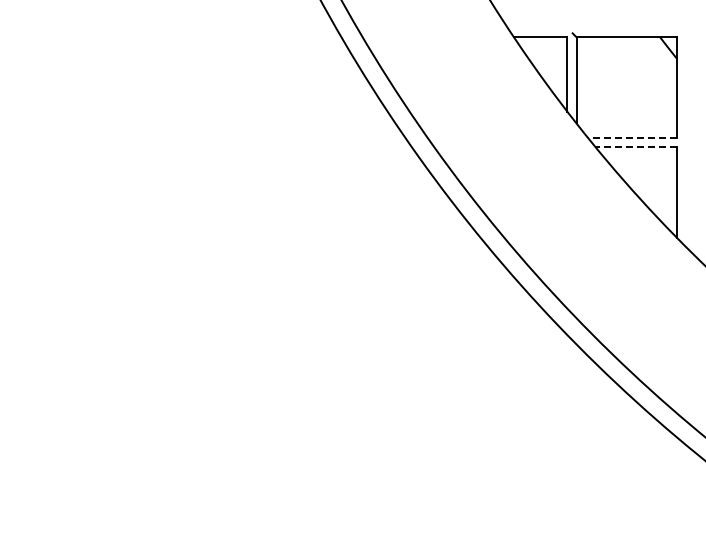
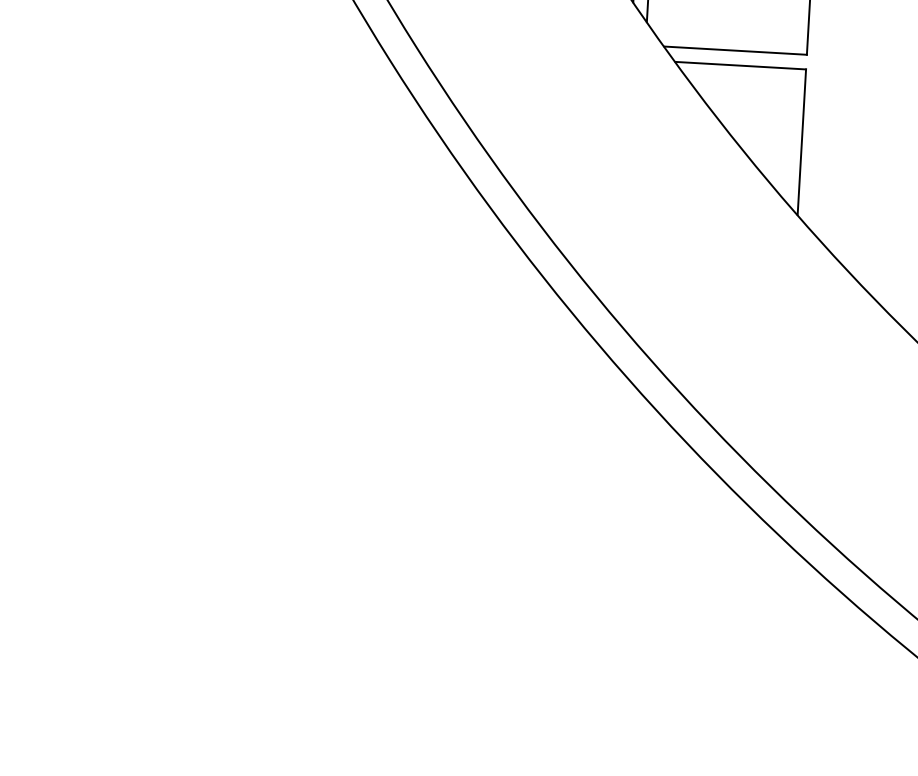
line: (632, 137) -> (735, 50), dashed -> solid
line: (636, 147) -> (740, 66), dashed -> solid

